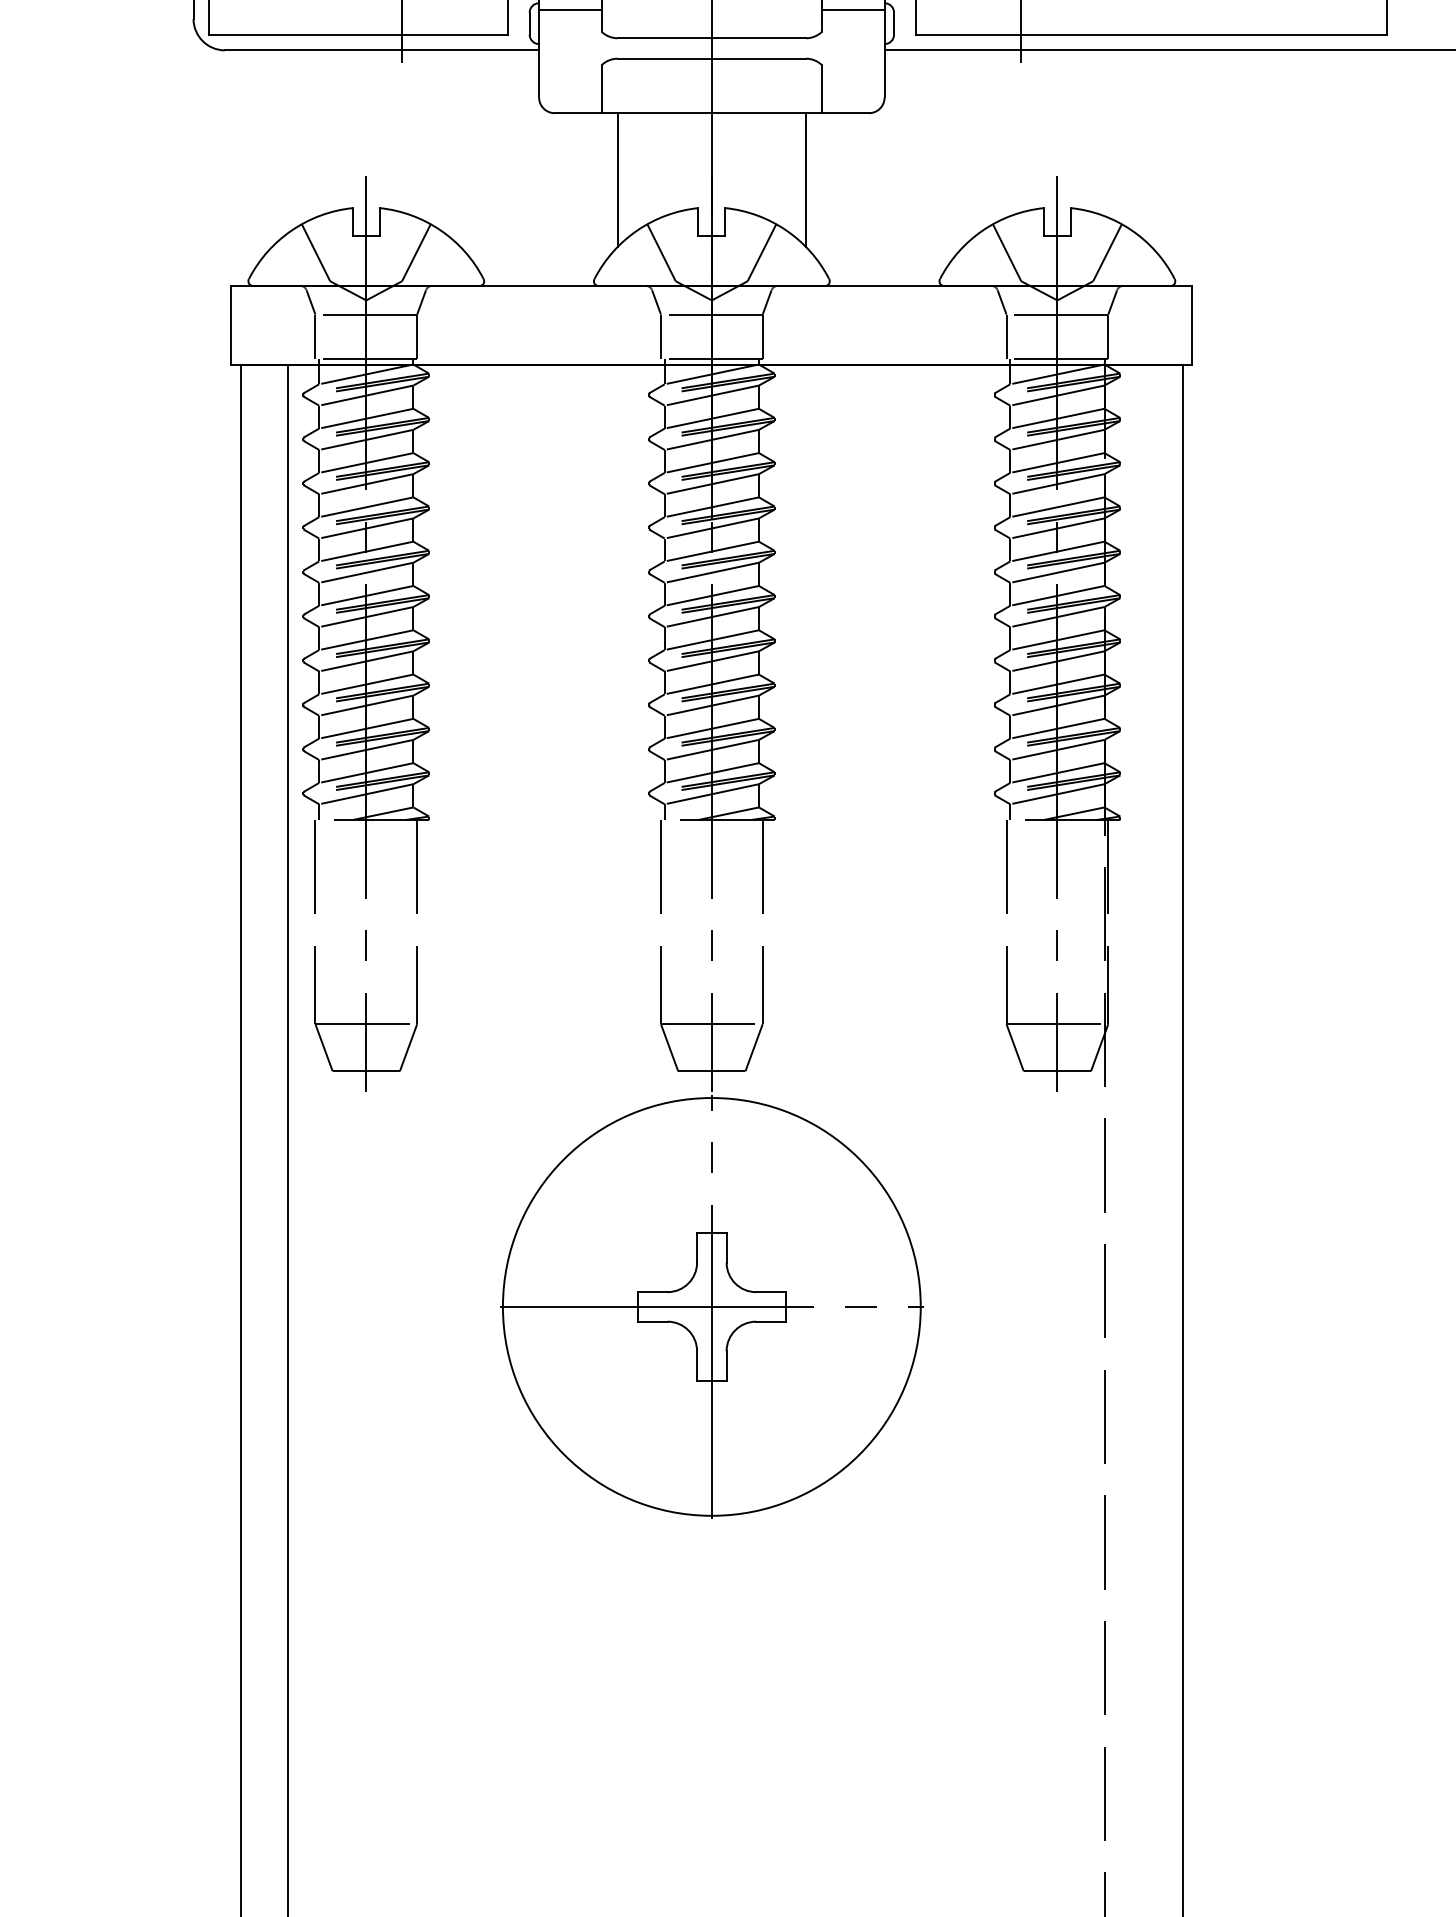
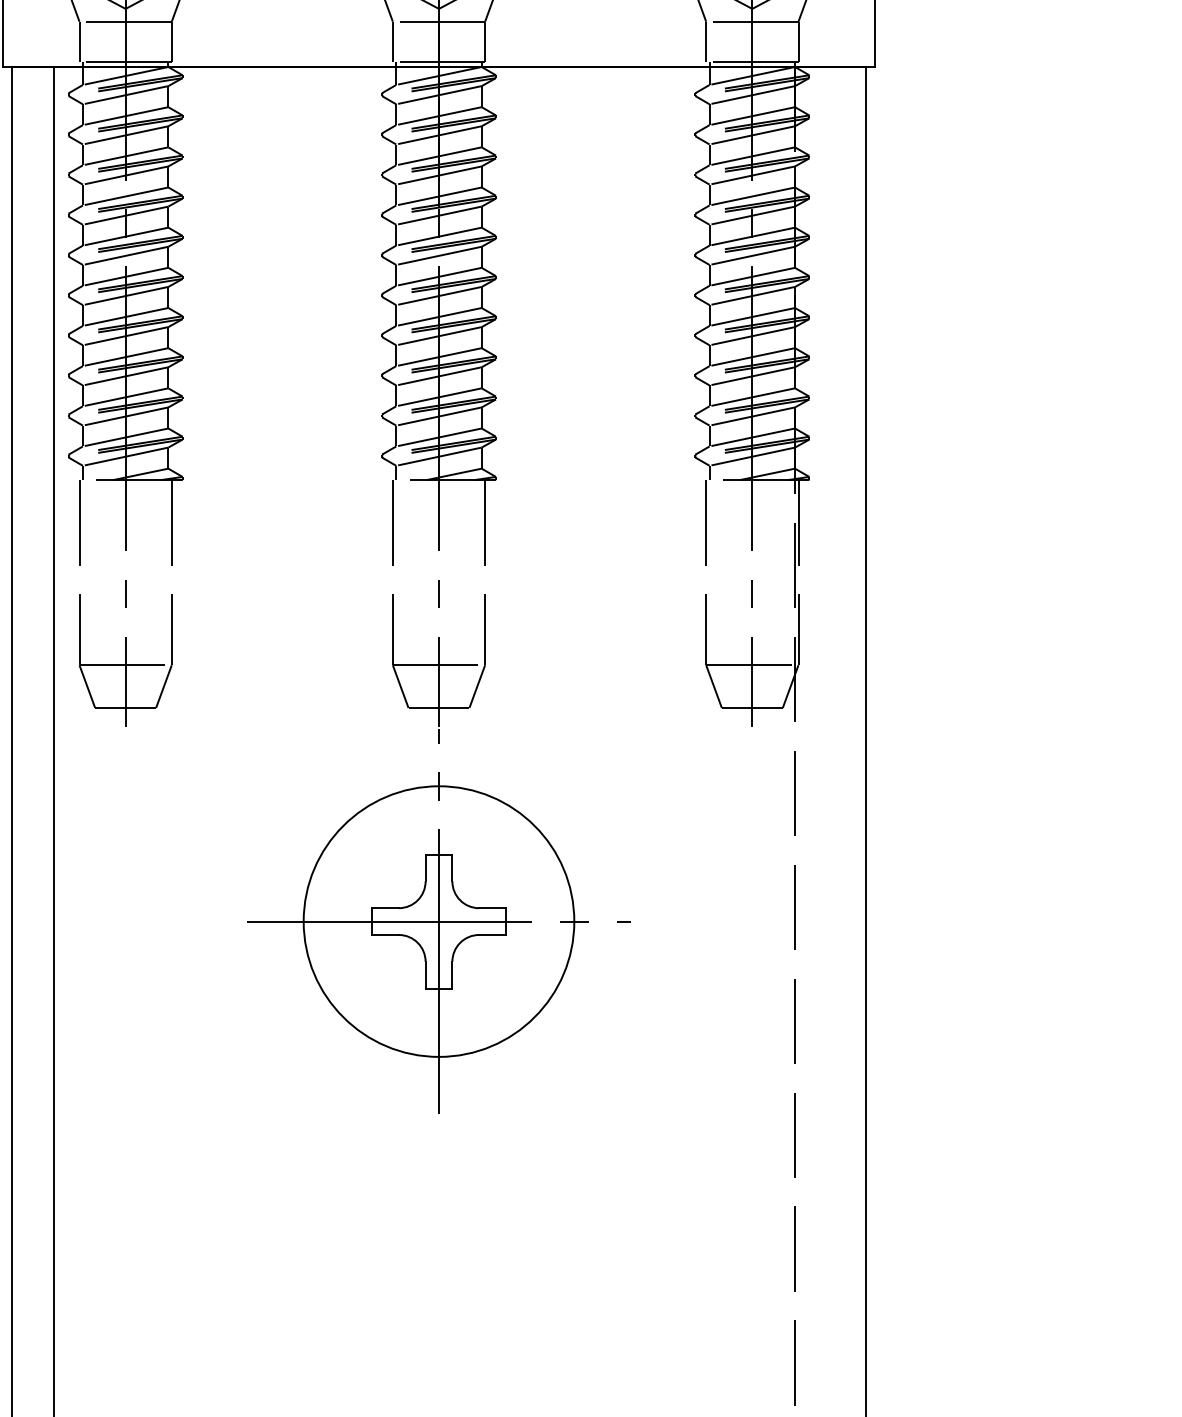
circle: (711, 1306) -> (438, 921), size x0.71

